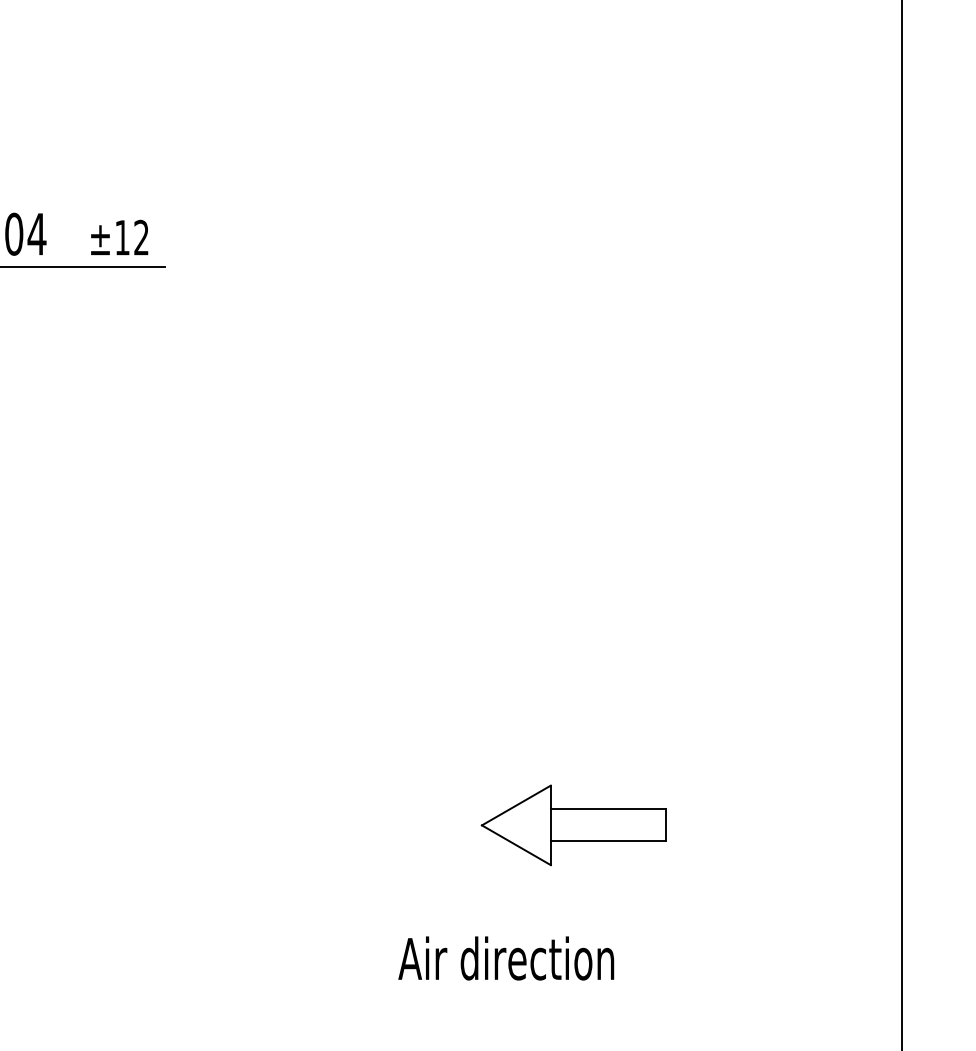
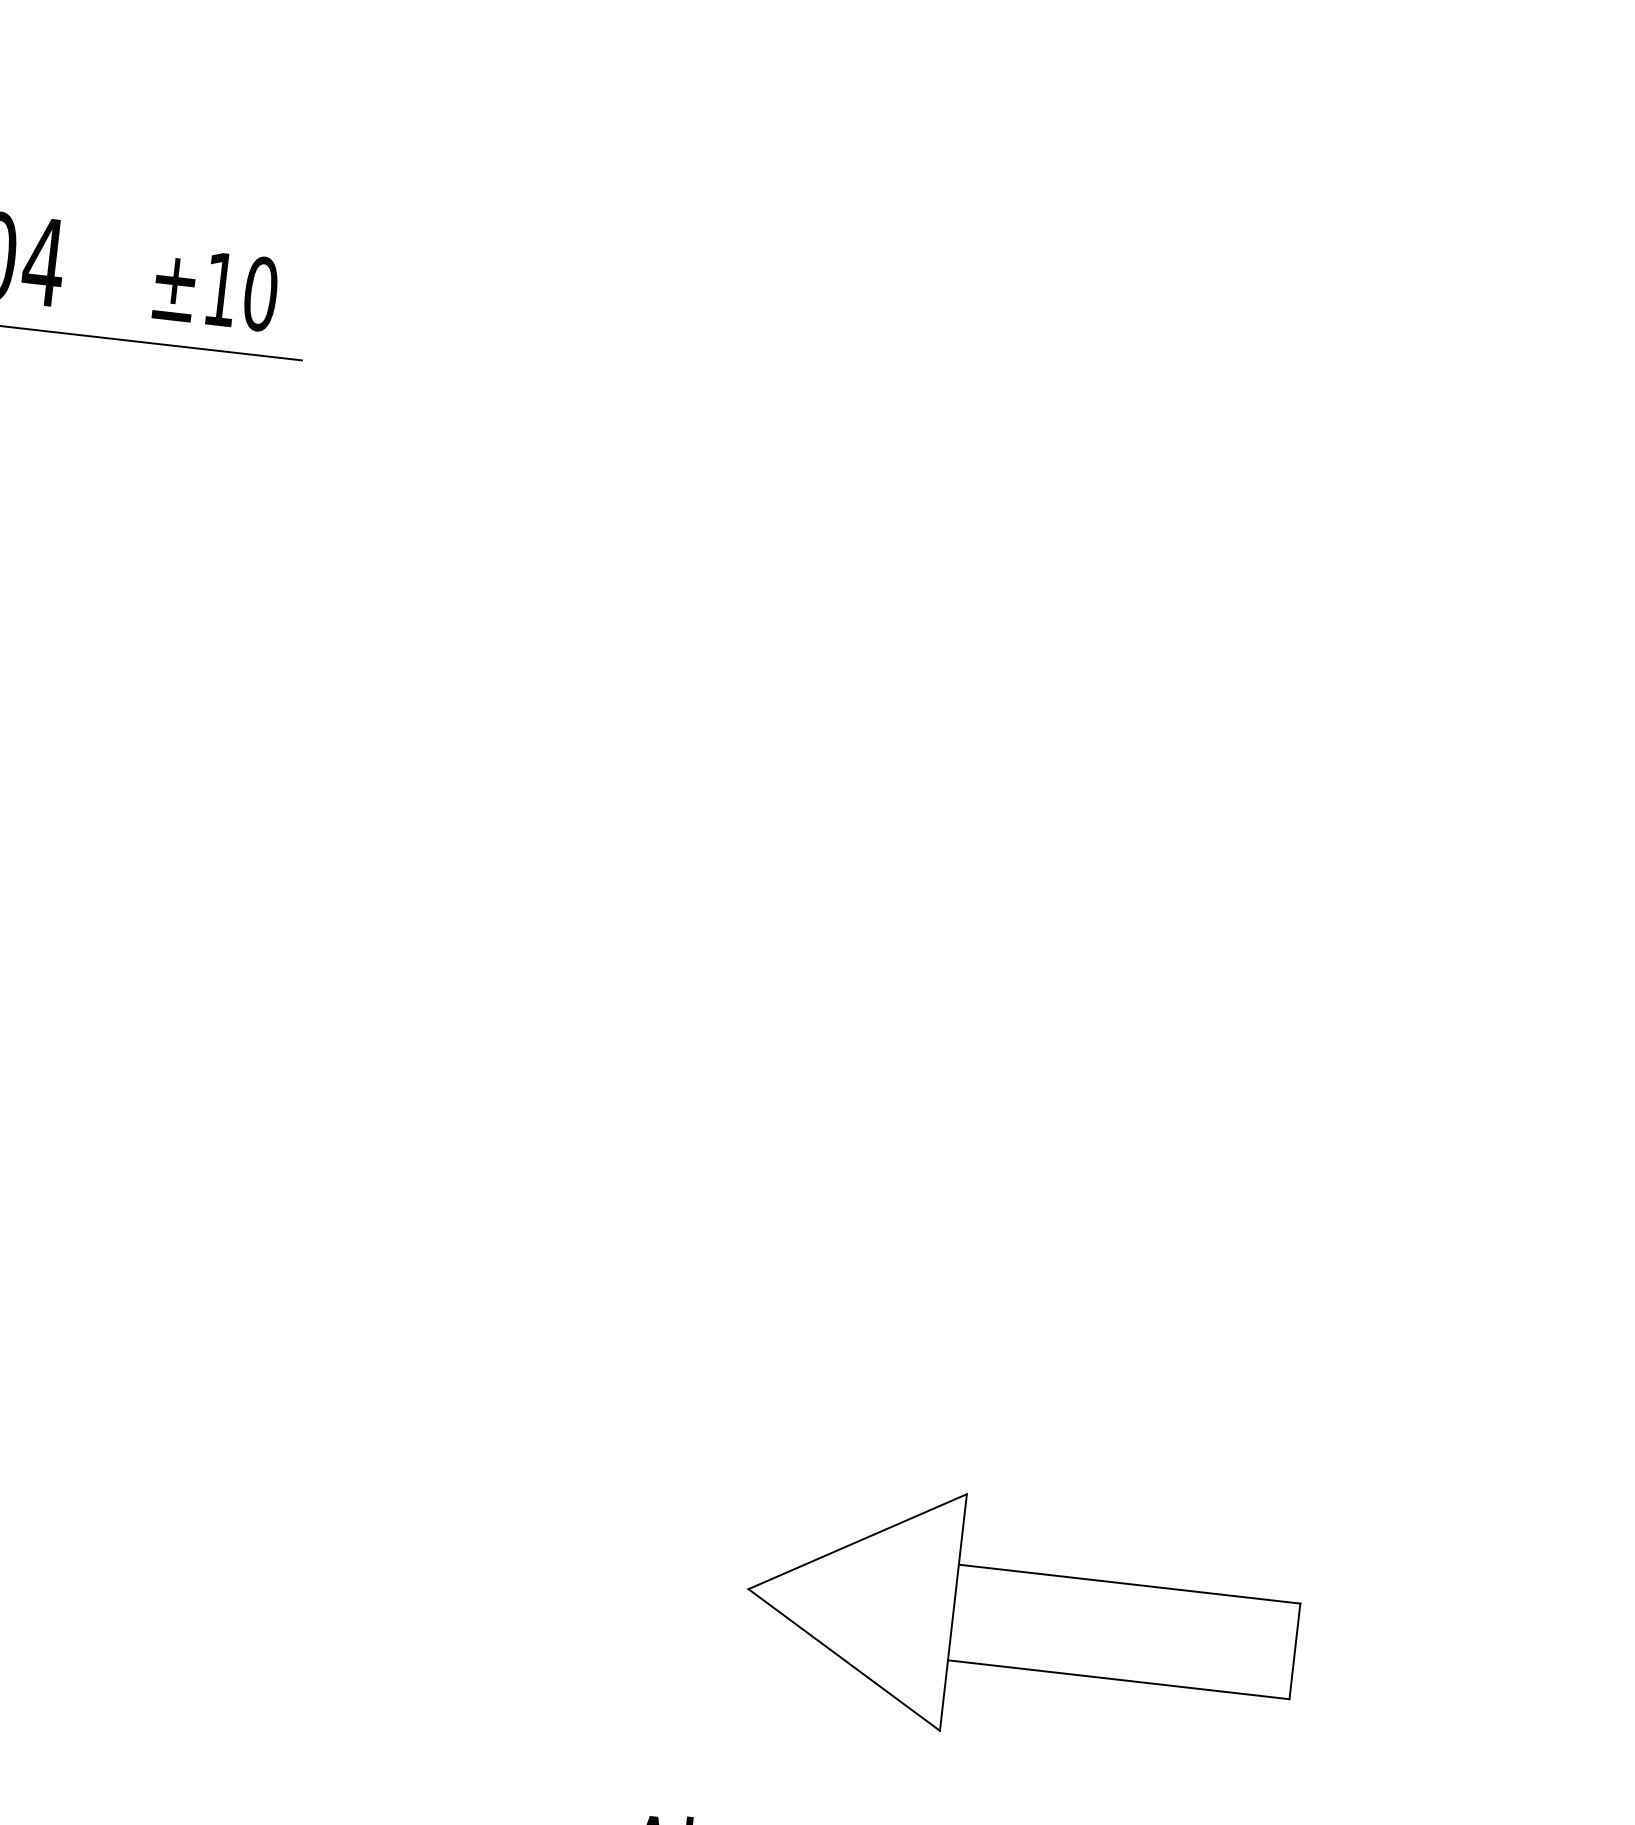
text: (141, 237) -> (260, 293), ±12 -> ±10
part: (573, 825) -> (1020, 1620), size x1.43

